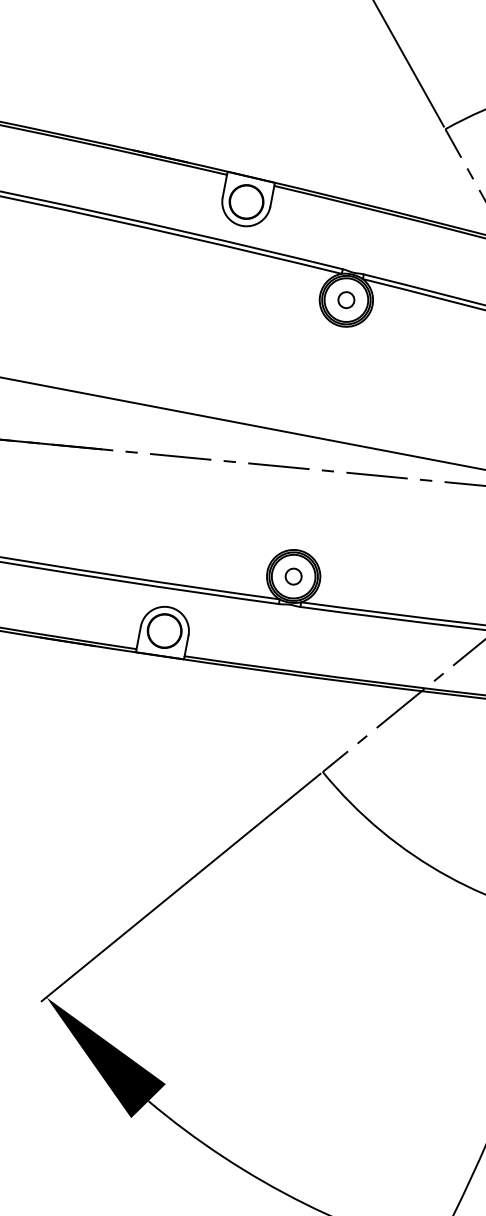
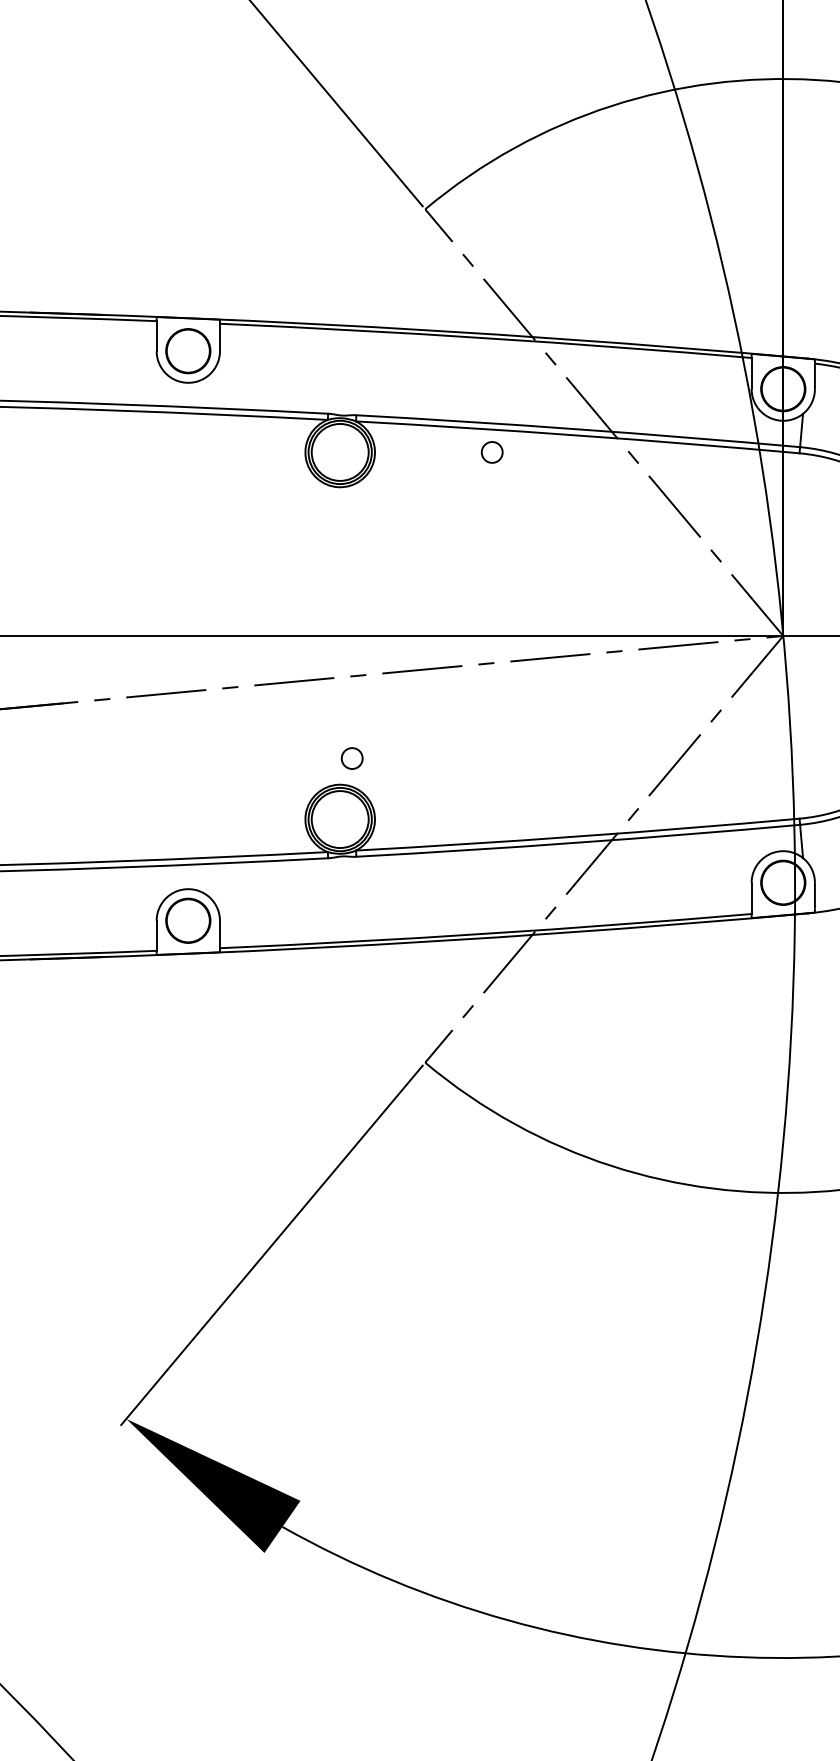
circle: (345, 300) -> (491, 452), moved
circle: (293, 576) -> (351, 758), moved

